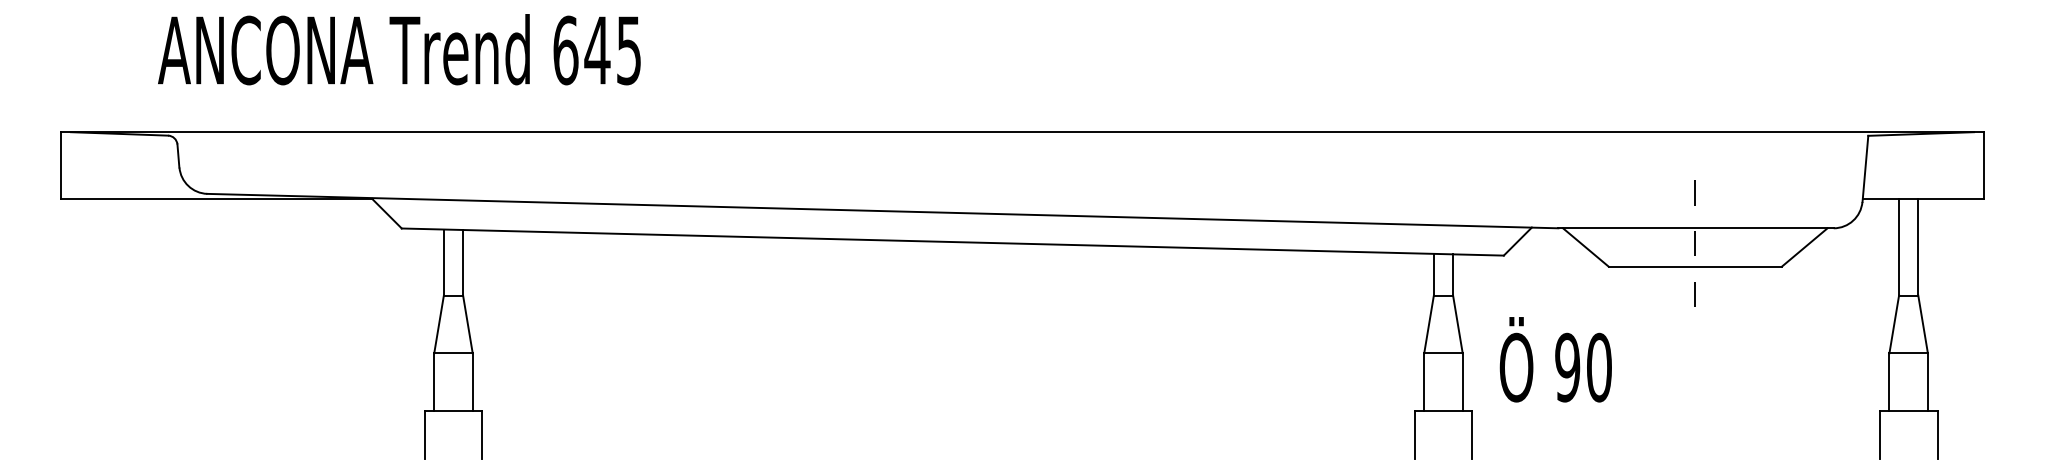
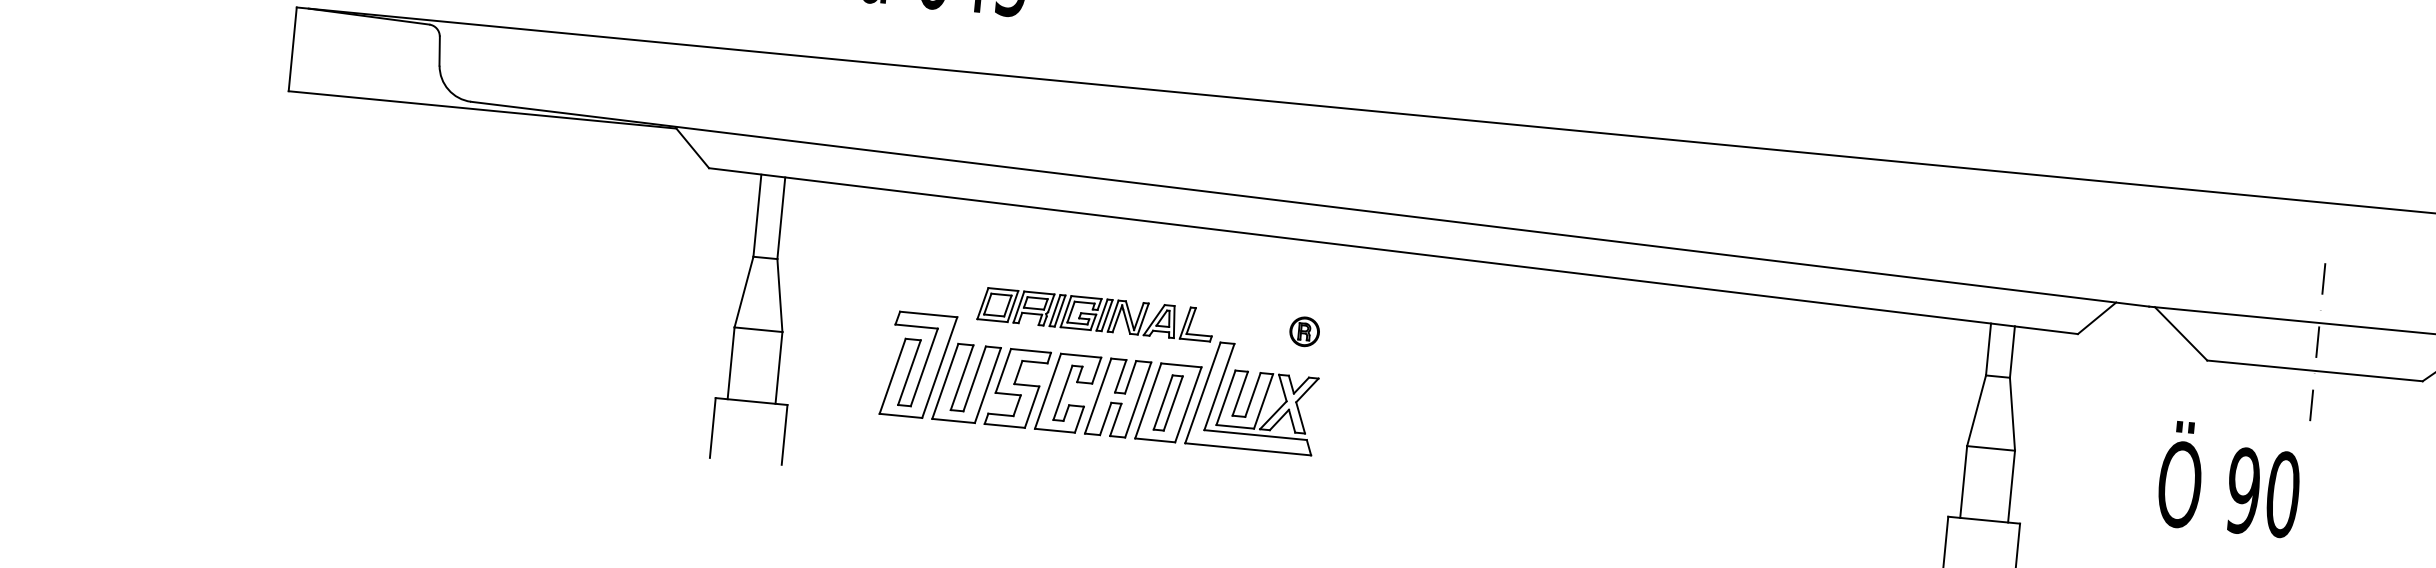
part: (729, 355) -> (1101, 365), added
text: (1555, 359) -> (2229, 479), moved

